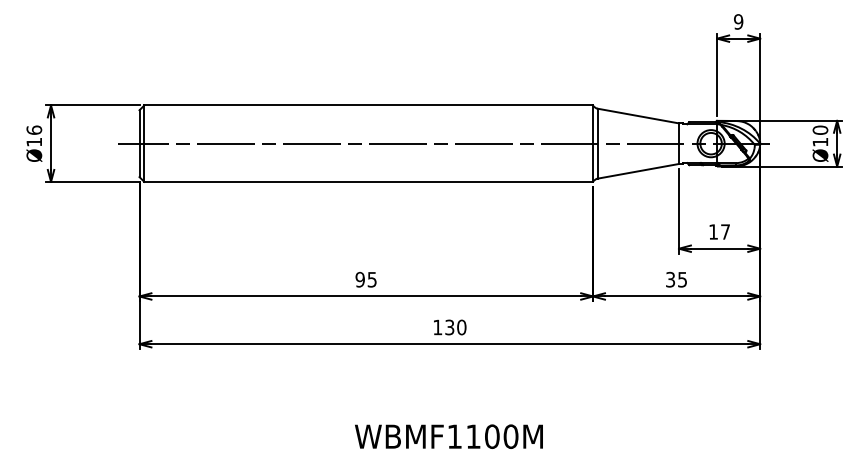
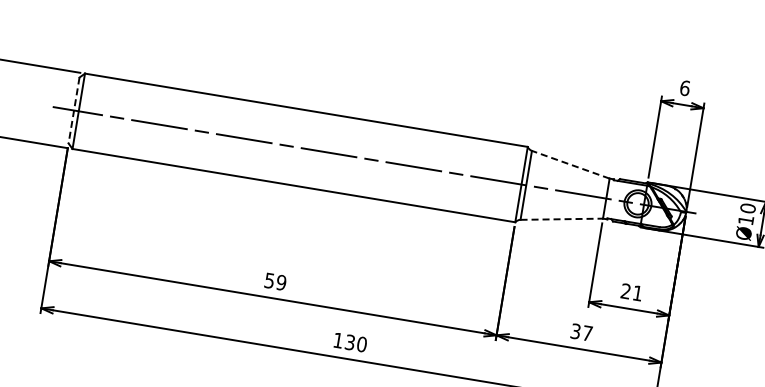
text: (738, 21) -> (684, 87), 9 -> 6
line: (637, 115) -> (569, 164), solid -> dashed
line: (139, 144) -> (73, 111), solid -> dashed
line: (638, 171) -> (561, 219), solid -> dashed
text: (719, 231) -> (631, 291), 17 -> 21
text: (365, 279) -> (274, 281), 95 -> 59
text: (682, 279) -> (587, 333), 35 -> 37

